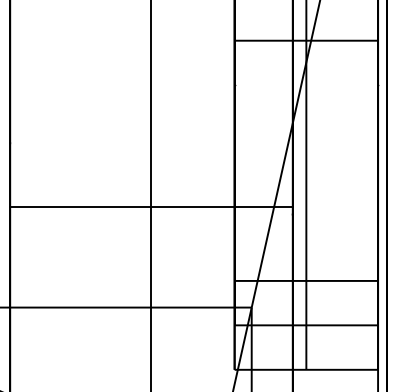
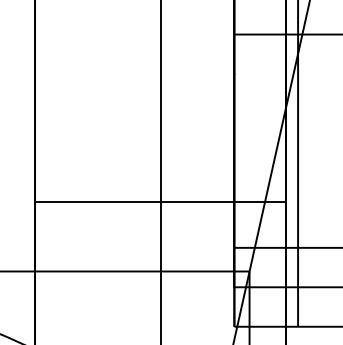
line: (151, 206) -> (160, 202), moved

